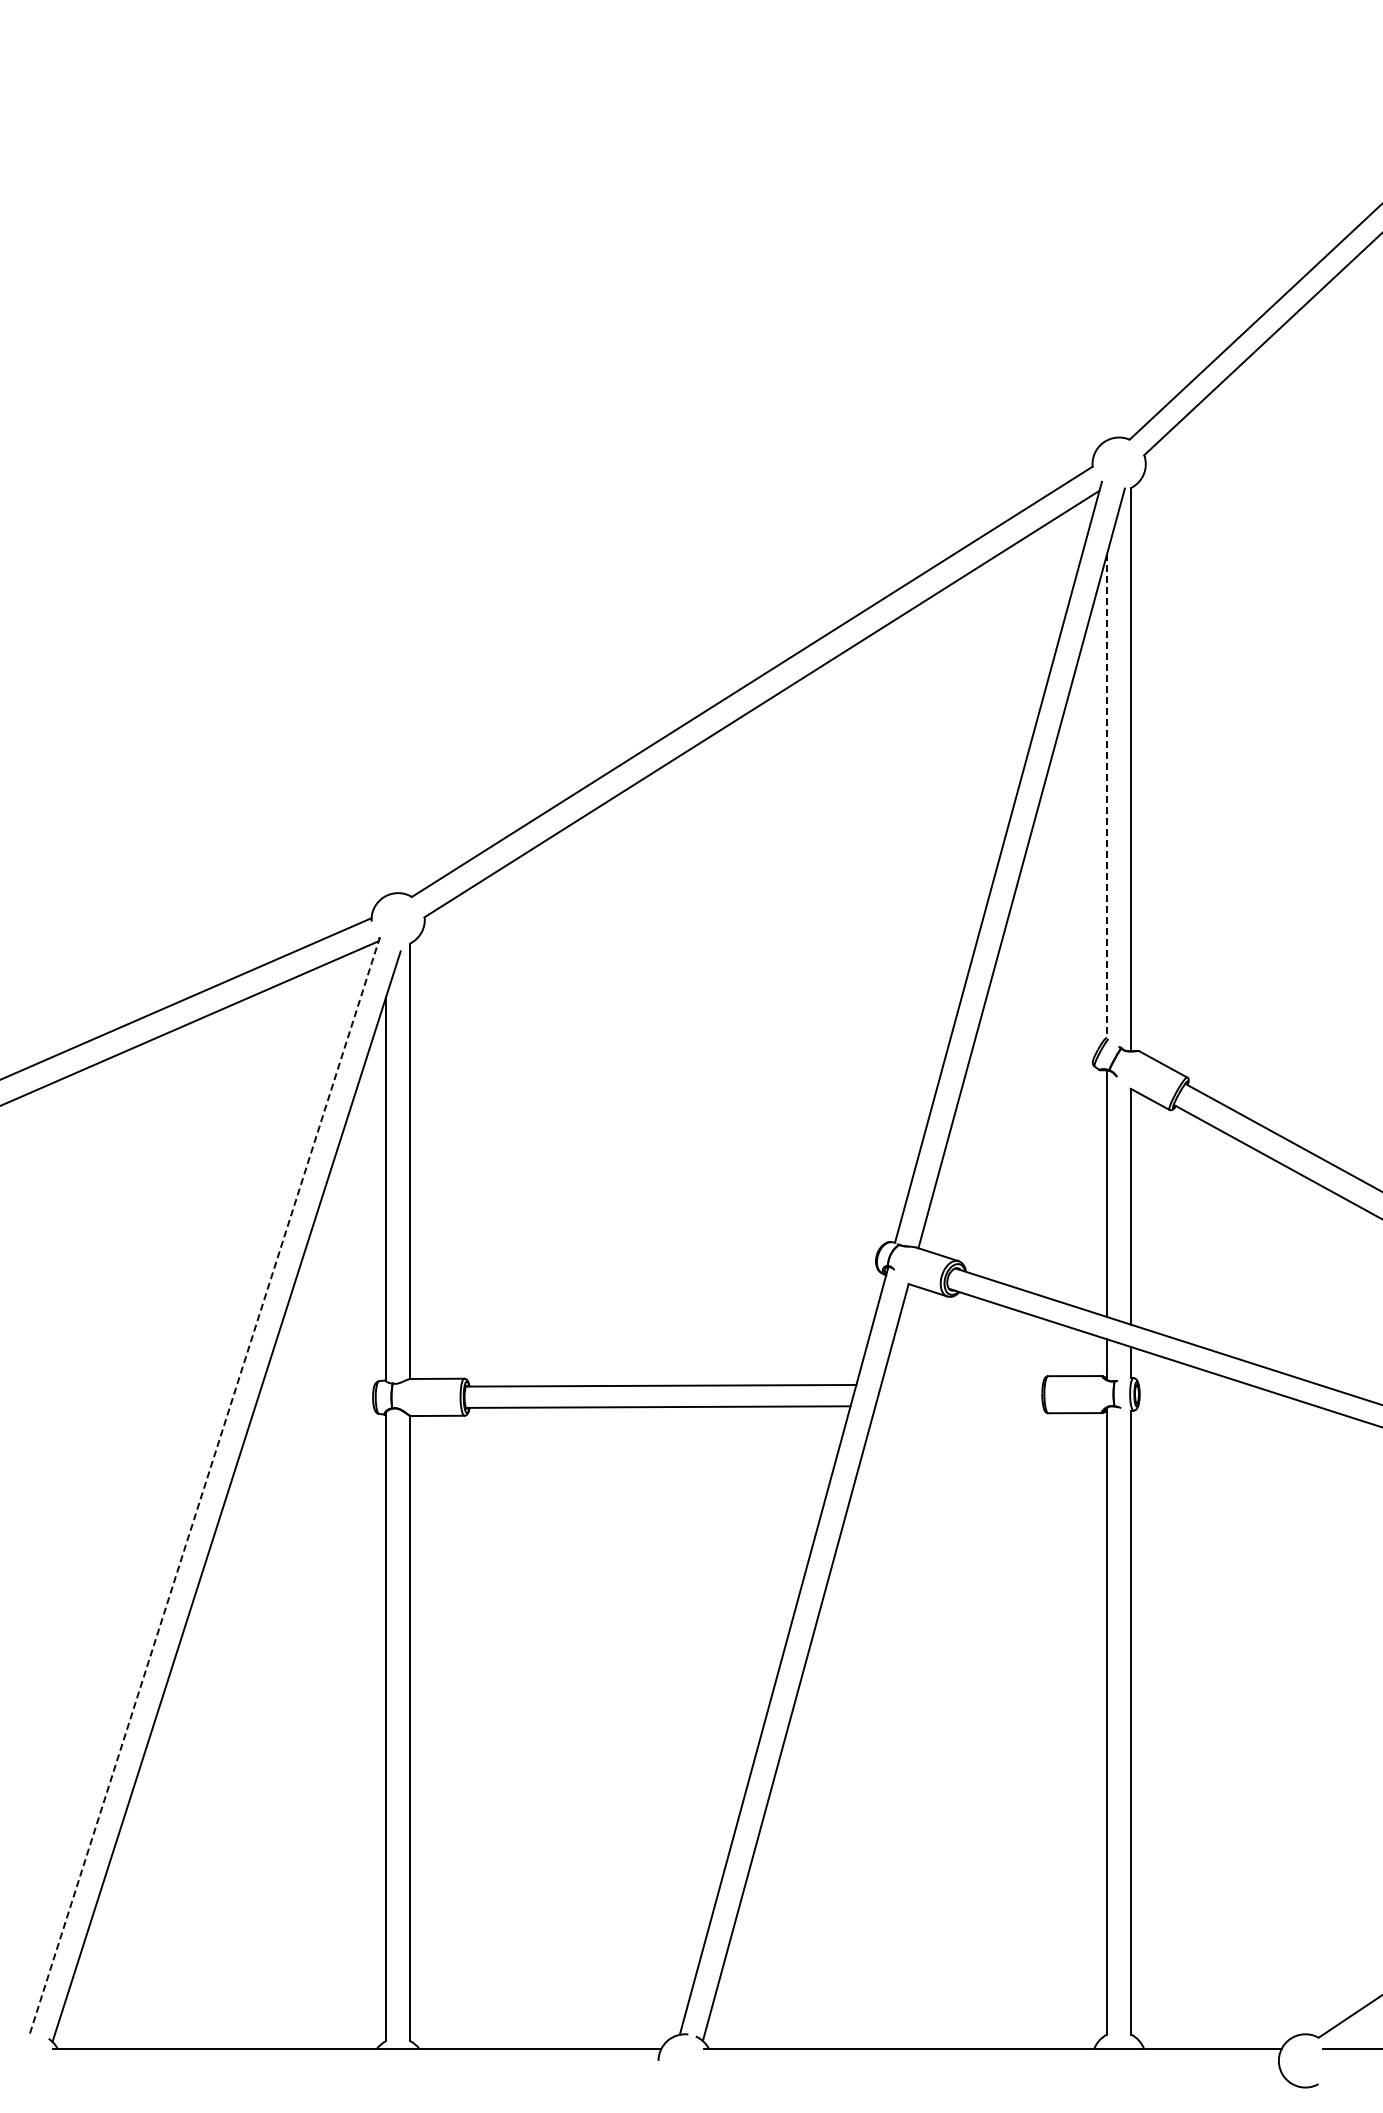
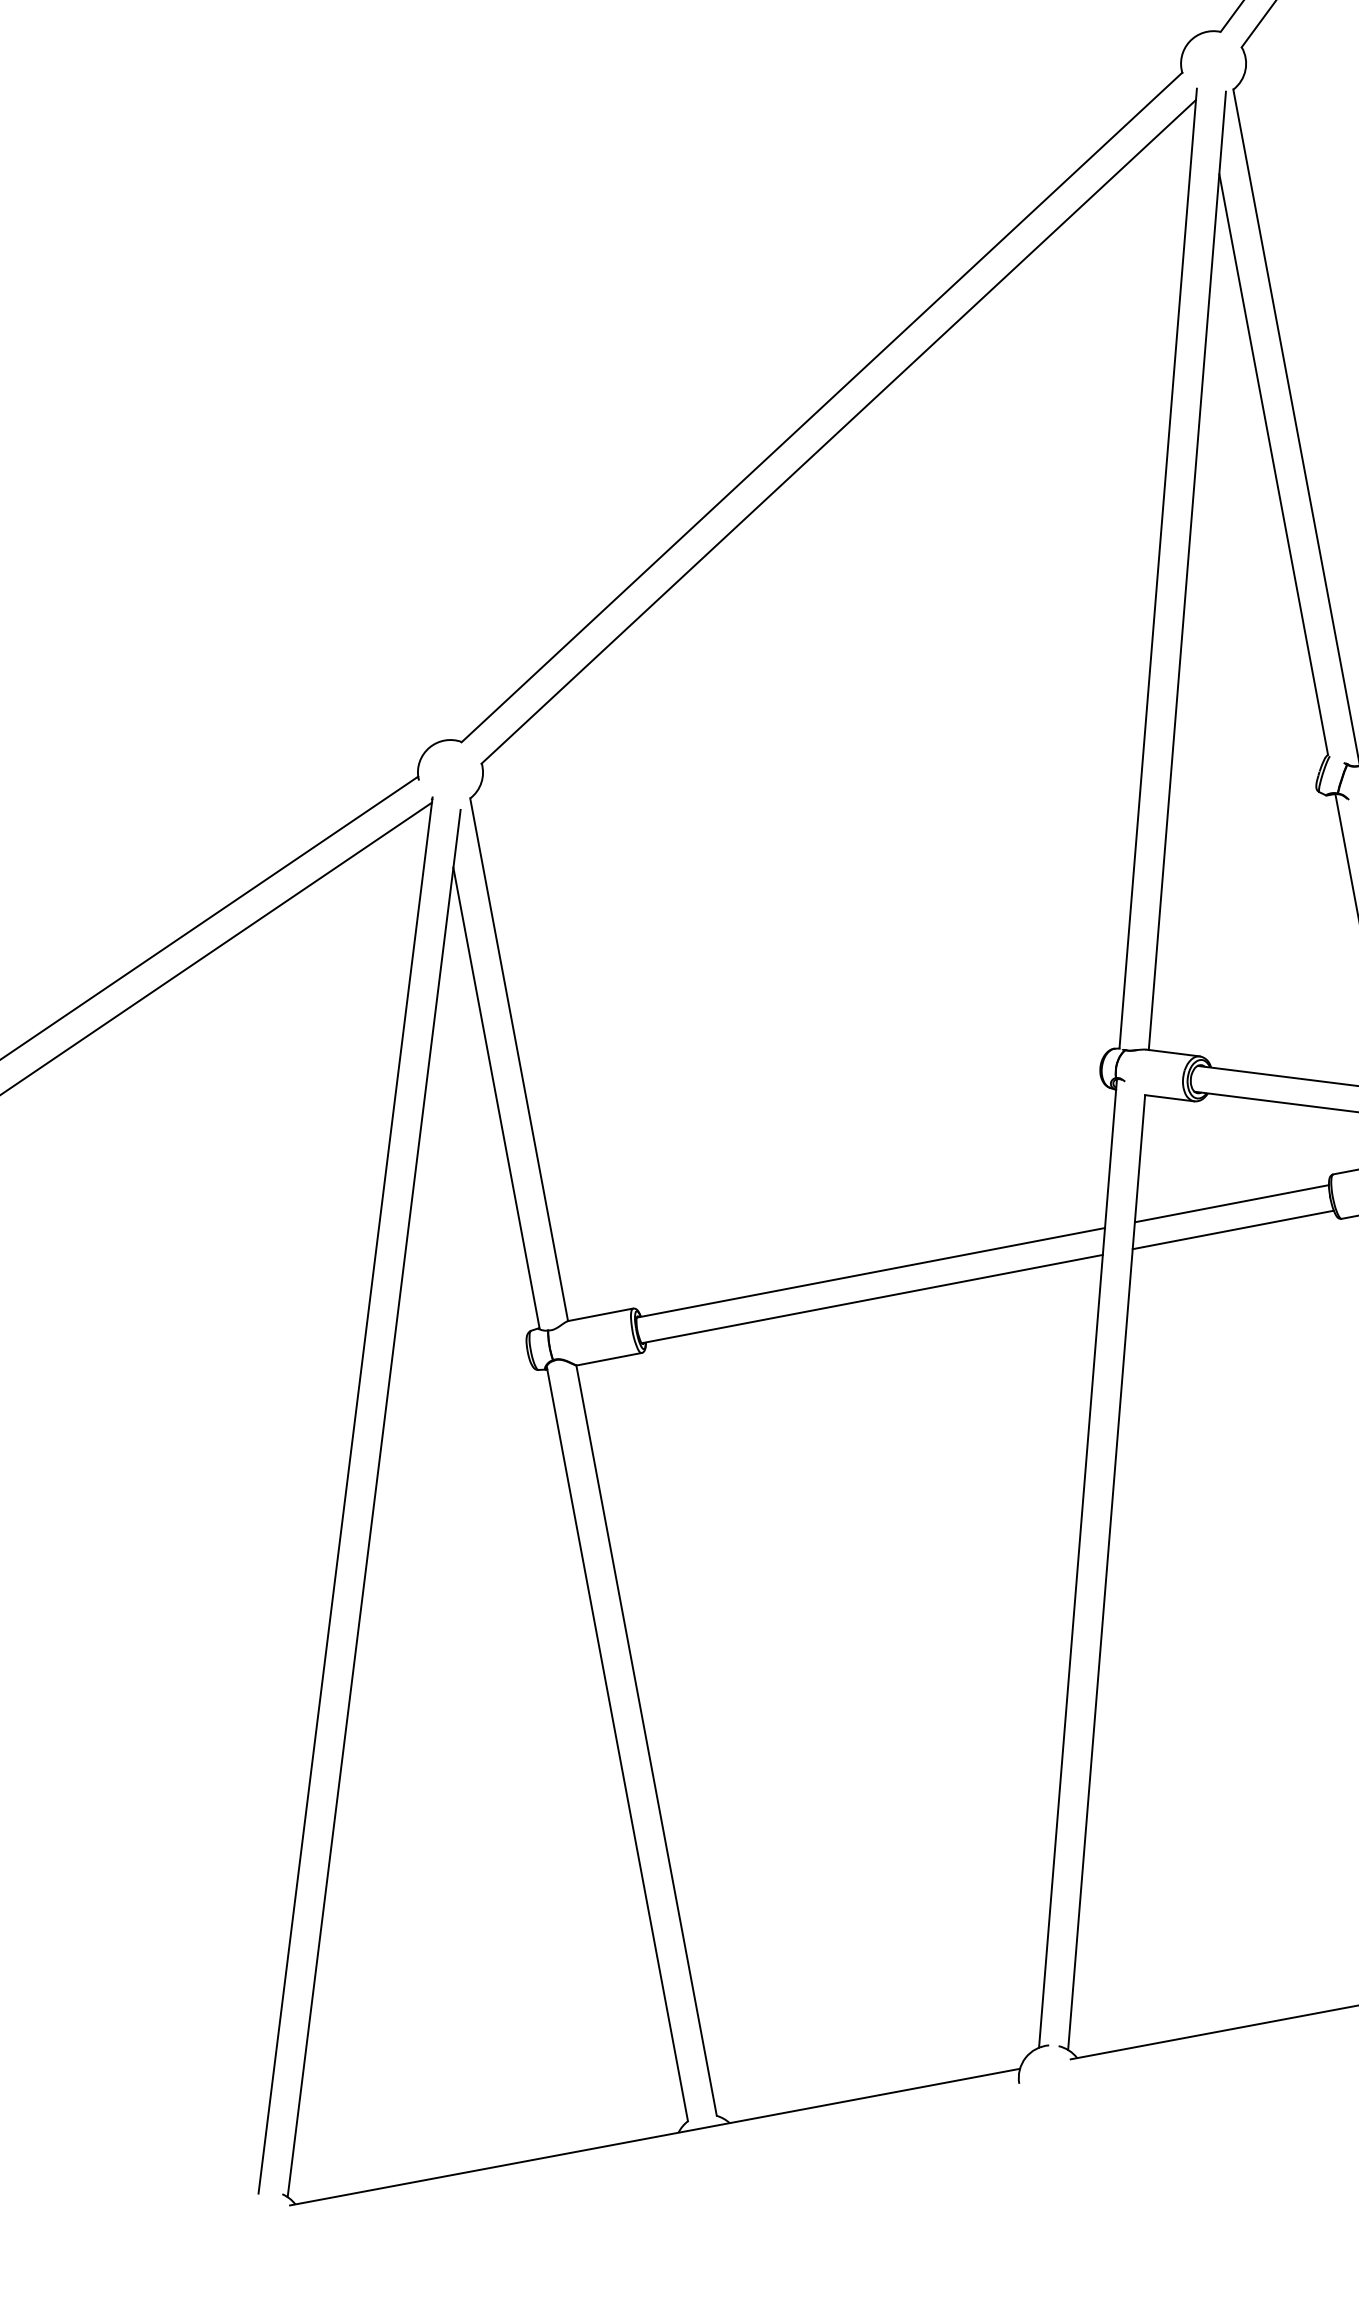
line: (1107, 795) -> (1274, 464), dashed -> solid
line: (962, 1384) -> (1232, 1203), added
line: (959, 1405) -> (1233, 1229), added
line: (204, 1486) -> (345, 1496), dashed -> solid

